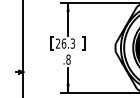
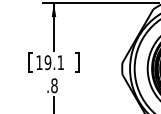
text: (65, 43) -> (50, 62), 26.3 -> 19.1

